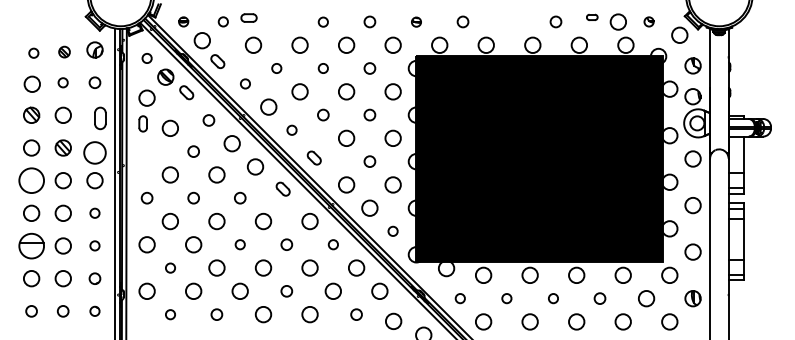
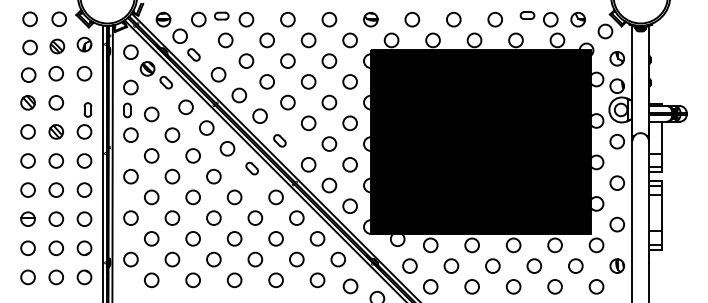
part: (592, 17) -> (527, 15), size x1.43
circle: (33, 20) -> (29, 18), added
circle: (65, 21) -> (58, 19), added
part: (183, 21) -> (163, 19), size x1.67
circle: (222, 21) -> (198, 19), size x1.67
circle: (276, 21) -> (246, 19), added
circle: (322, 21) -> (287, 19), size x1.67
circle: (369, 21) -> (329, 19), size x1.43
part: (416, 21) -> (370, 19), size x1.67
circle: (463, 21) -> (412, 19), size x1.43
circle: (509, 21) -> (453, 19), added
circle: (555, 21) -> (494, 19), size x1.43
part: (648, 21) -> (577, 19), size x1.67
part: (64, 52) -> (57, 46), size x1.43
circle: (33, 53) -> (29, 47), size x1.67
circle: (146, 57) -> (130, 51), size x1.67
circle: (276, 67) -> (246, 60), size x1.67
circle: (322, 67) -> (287, 60), size x1.67
circle: (369, 67) -> (329, 60), size x1.43
circle: (62, 82) -> (55, 73), size x1.67
circle: (94, 82) -> (84, 73), size x1.43
circle: (245, 83) -> (218, 74), size x1.67
circle: (322, 114) -> (287, 102), size x1.43
circle: (369, 114) -> (329, 102), size x1.43
circle: (208, 120) -> (185, 107), size x1.43
circle: (291, 129) -> (259, 115), size x1.67
part: (94, 135) -> (84, 120), size x0.71
circle: (146, 150) -> (130, 134), added
circle: (193, 150) -> (172, 134), size x1.43
circle: (369, 161) -> (329, 143), size x1.43
circle: (30, 180) -> (27, 160), size x0.62
circle: (146, 198) -> (130, 176), size x1.43
circle: (193, 198) -> (172, 176), size x1.43
circle: (239, 198) -> (213, 176), size x1.43
circle: (94, 212) -> (84, 189), size x1.67
circle: (392, 230) -> (349, 205), size x1.67
circle: (239, 244) -> (213, 217), size x1.67
circle: (286, 244) -> (255, 217), size x1.43
circle: (332, 244) -> (296, 217), size x1.67
part: (30, 245) -> (27, 218), size x0.62
circle: (94, 245) -> (84, 218), size x1.67
circle: (170, 267) -> (151, 238), size x1.67
part: (94, 278) -> (84, 248), size x1.43
circle: (286, 291) -> (255, 259), size x1.43
circle: (459, 297) -> (409, 265), size x1.67
circle: (506, 297) -> (451, 265), size x1.67
circle: (552, 297) -> (492, 265), size x1.67
circle: (600, 297) -> (534, 265), size x1.43
circle: (30, 311) -> (27, 277), size x1.43
circle: (62, 311) -> (55, 277), size x1.43
part: (94, 311) -> (84, 277), size x1.67
circle: (170, 314) -> (151, 280), size x1.67
circle: (216, 314) -> (192, 280), size x1.43
circle: (356, 314) -> (317, 280), size x1.43

